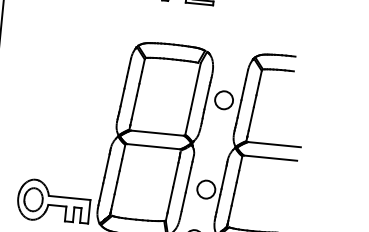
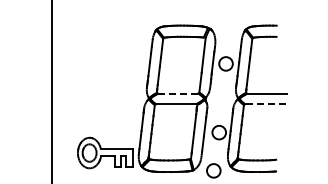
line: (157, 133) -> (178, 93), solid -> dashed
line: (269, 158) -> (264, 104), solid -> dashed

